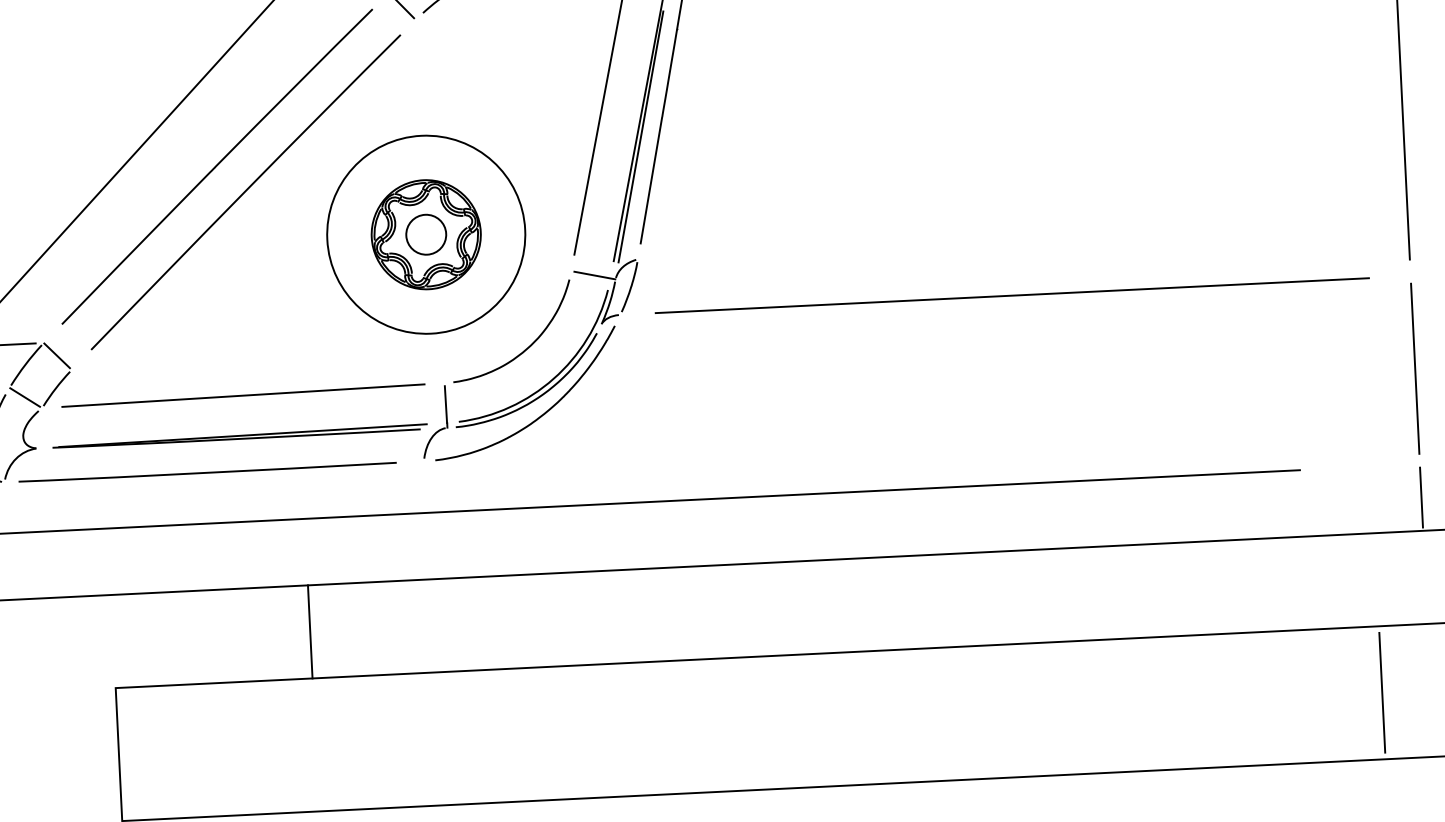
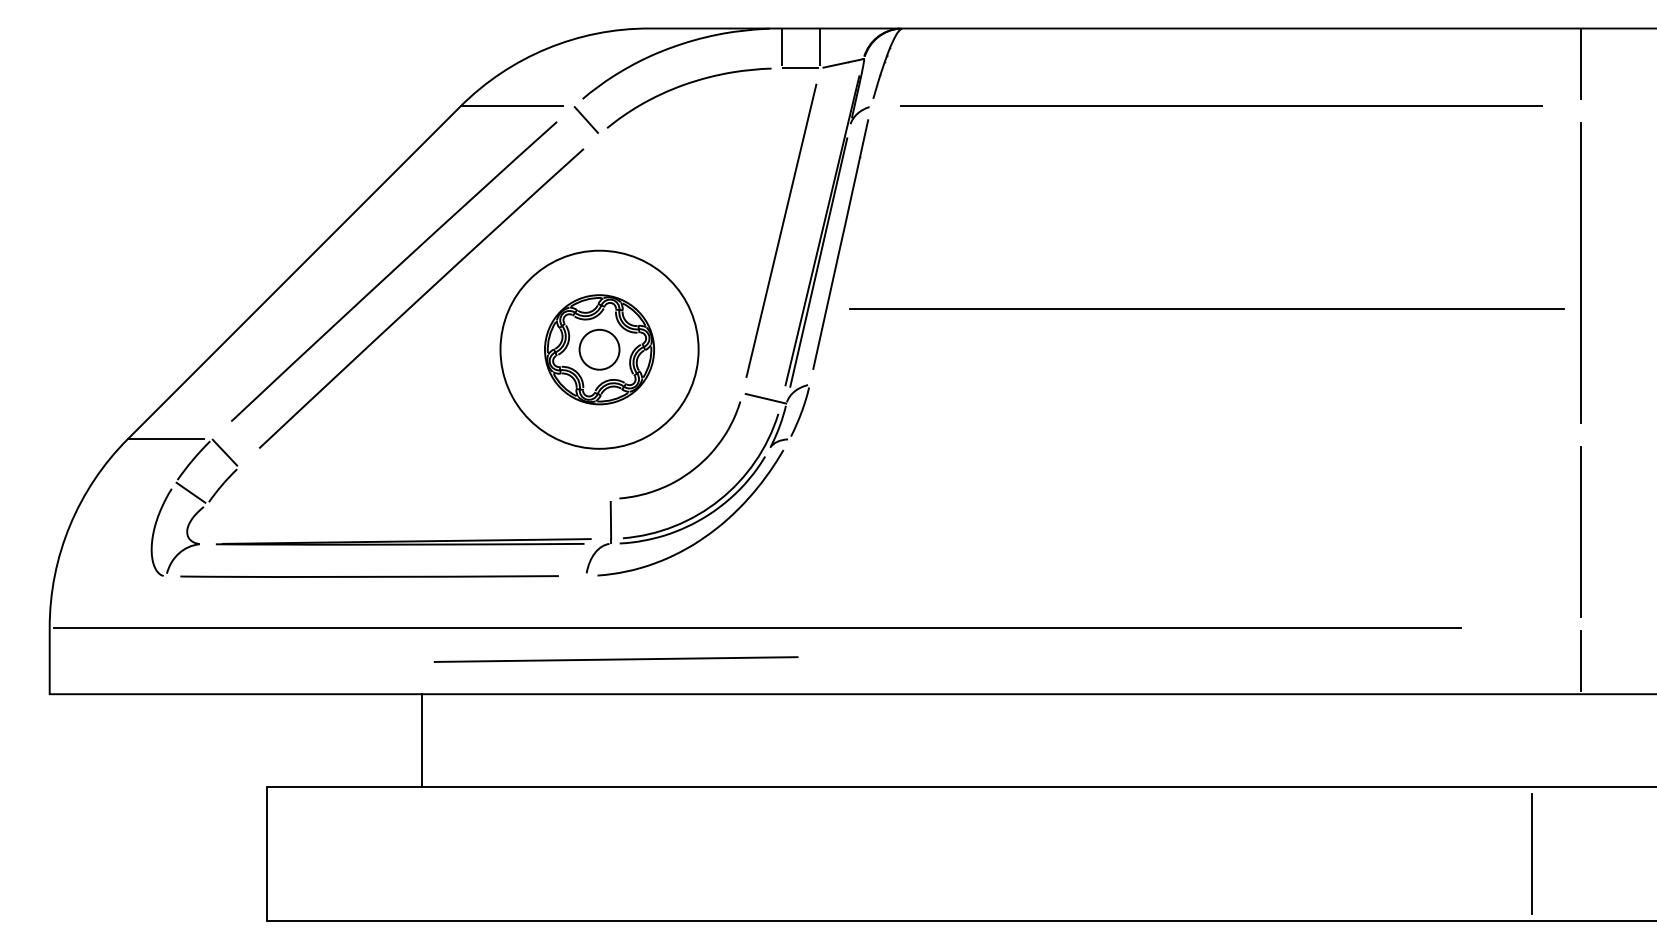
line: (1011, 294) -> (1206, 308), moved
line: (242, 395) -> (615, 659), moved
line: (310, 631) -> (422, 740), moved

